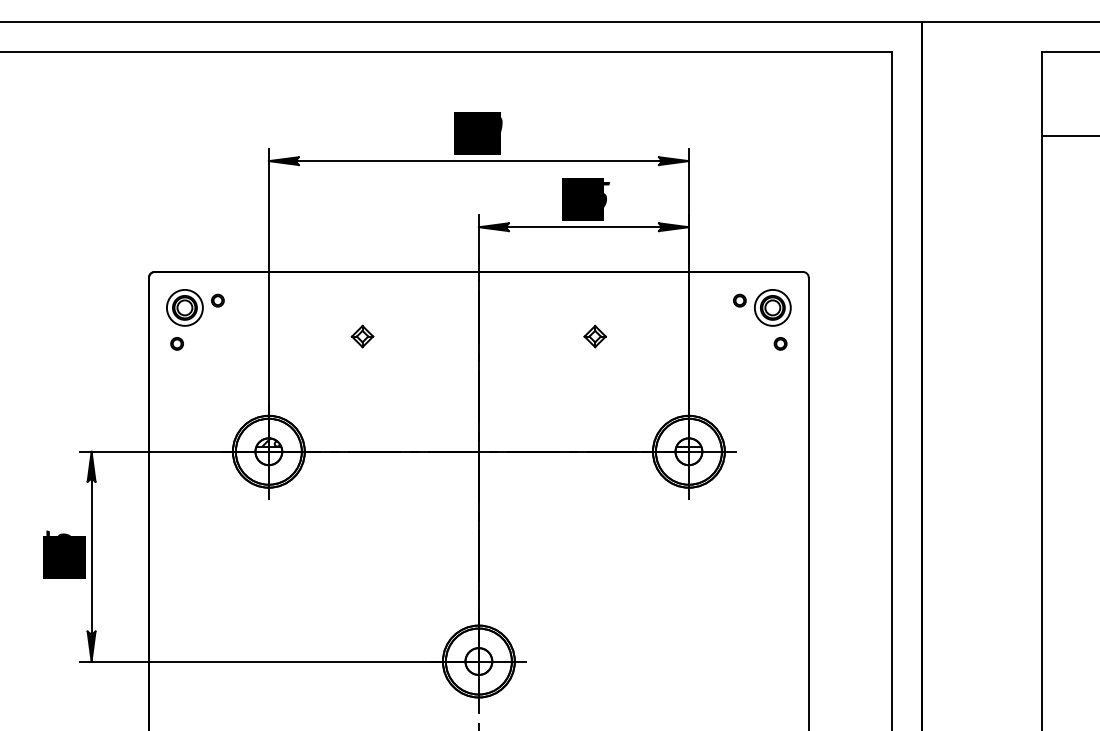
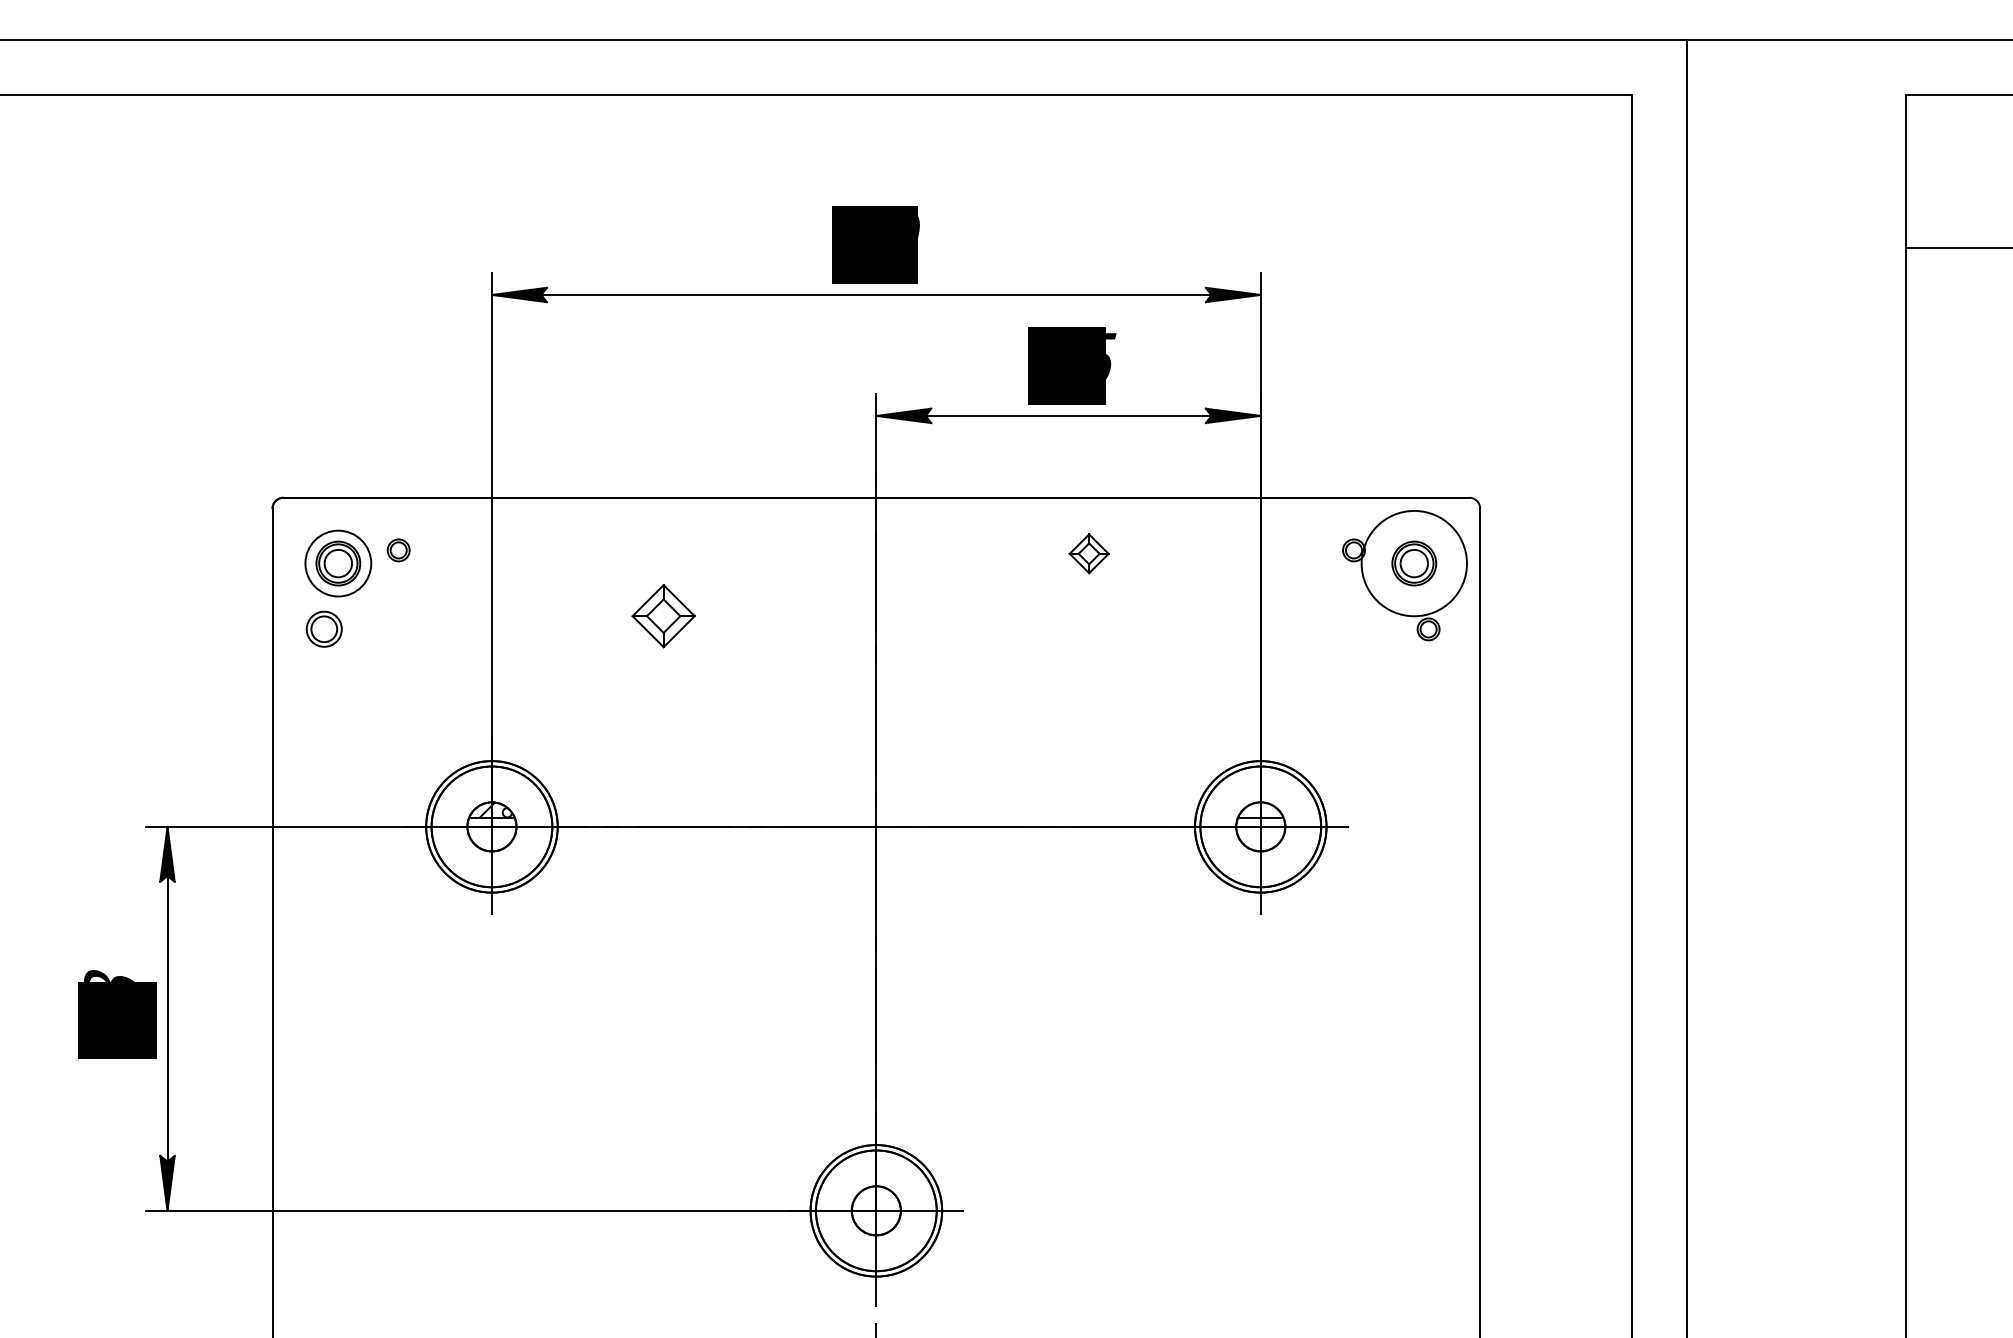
circle: (772, 307) -> (1413, 562), size x1.6
part: (362, 336) -> (663, 615), size x1.6
part: (594, 336) -> (1087, 553), moved
part: (176, 343) -> (322, 628), size x1.6
text: (59, 532) -> (108, 974), 35 -> 48

